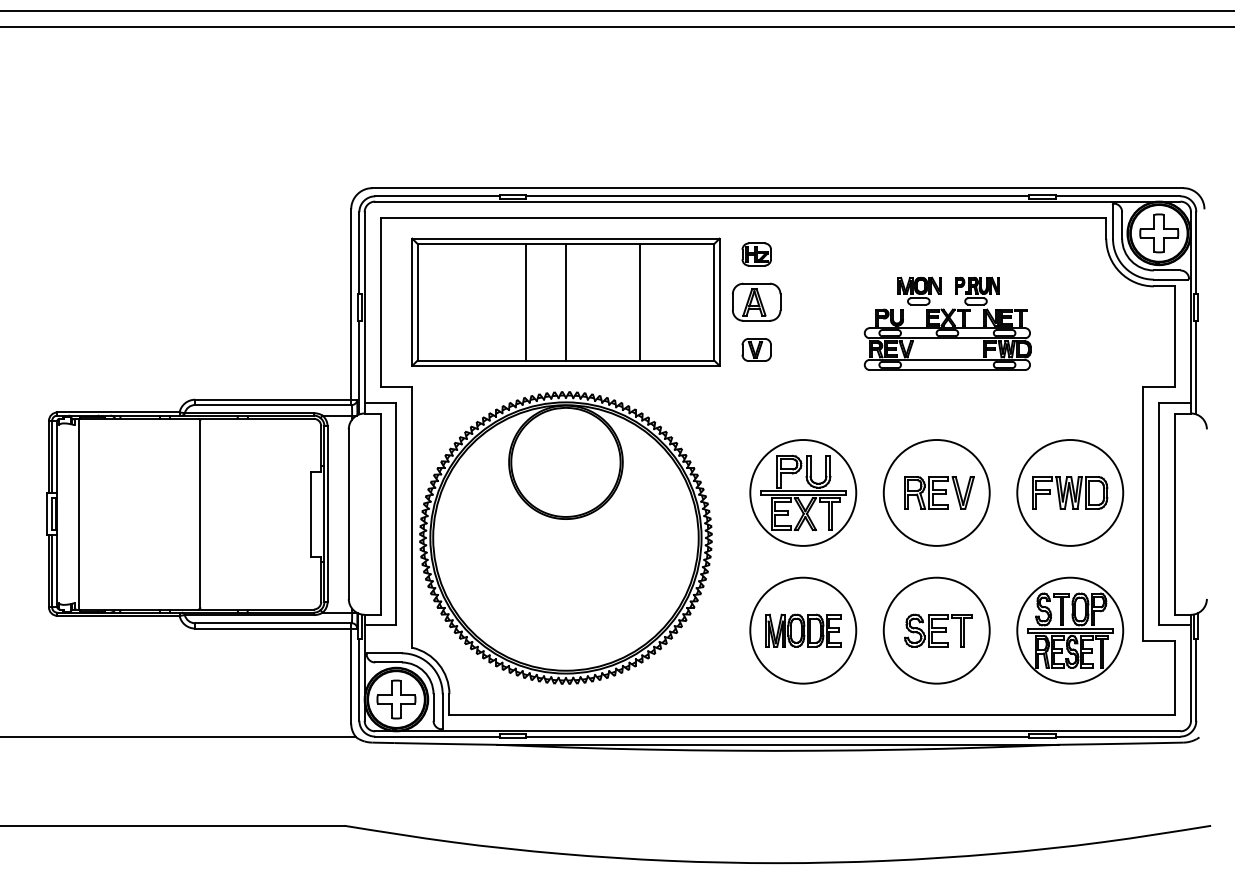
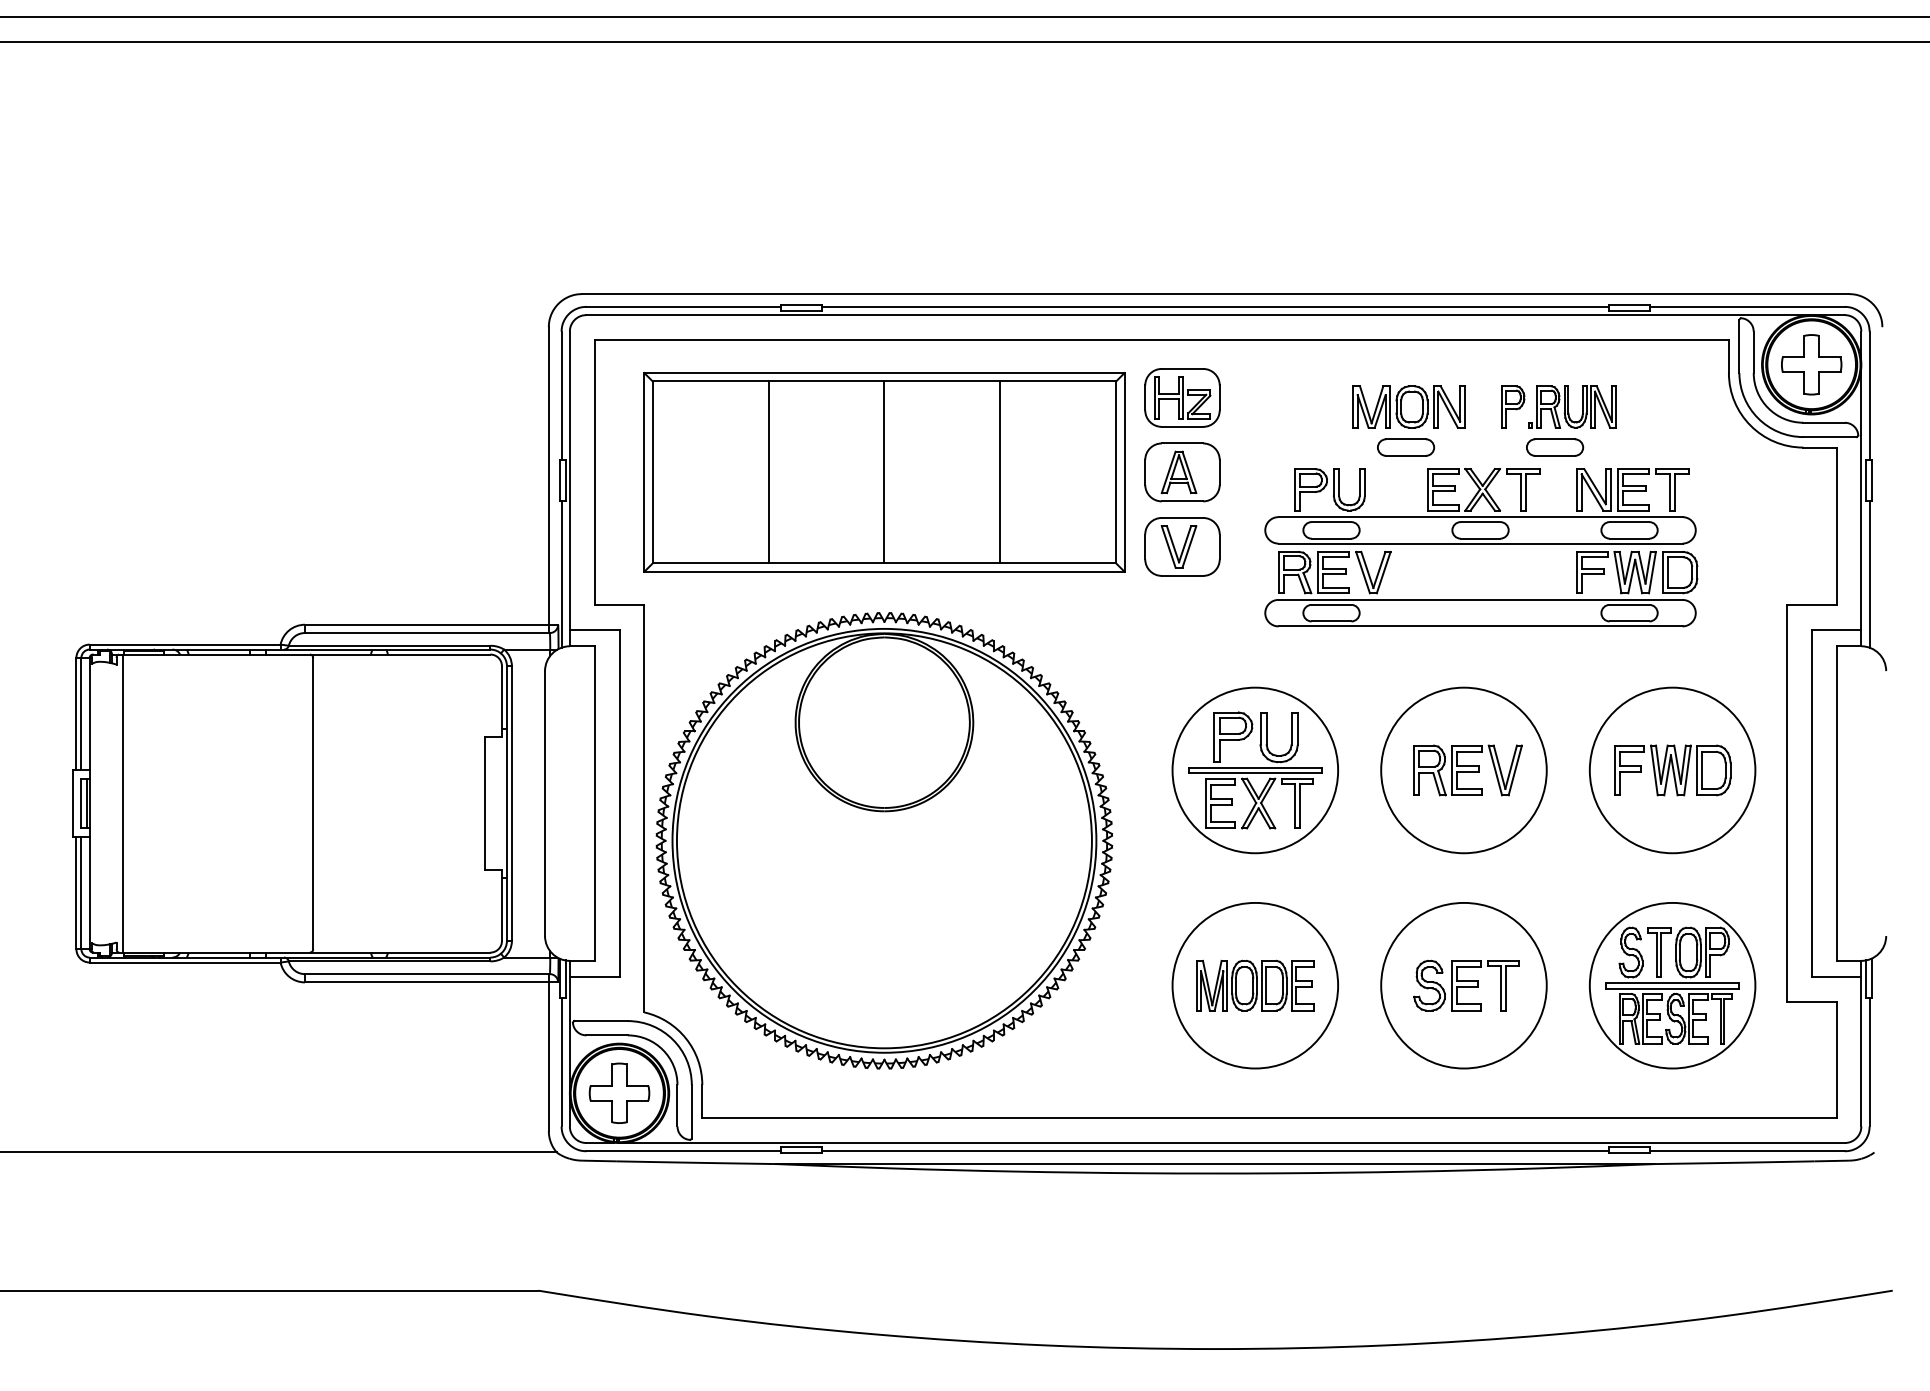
part: (756, 254) -> (1182, 397), size x1.67
line: (525, 302) -> (768, 472), moved
part: (947, 323) -> (1480, 505), size x1.67
part: (756, 349) -> (1182, 546), size x1.67

